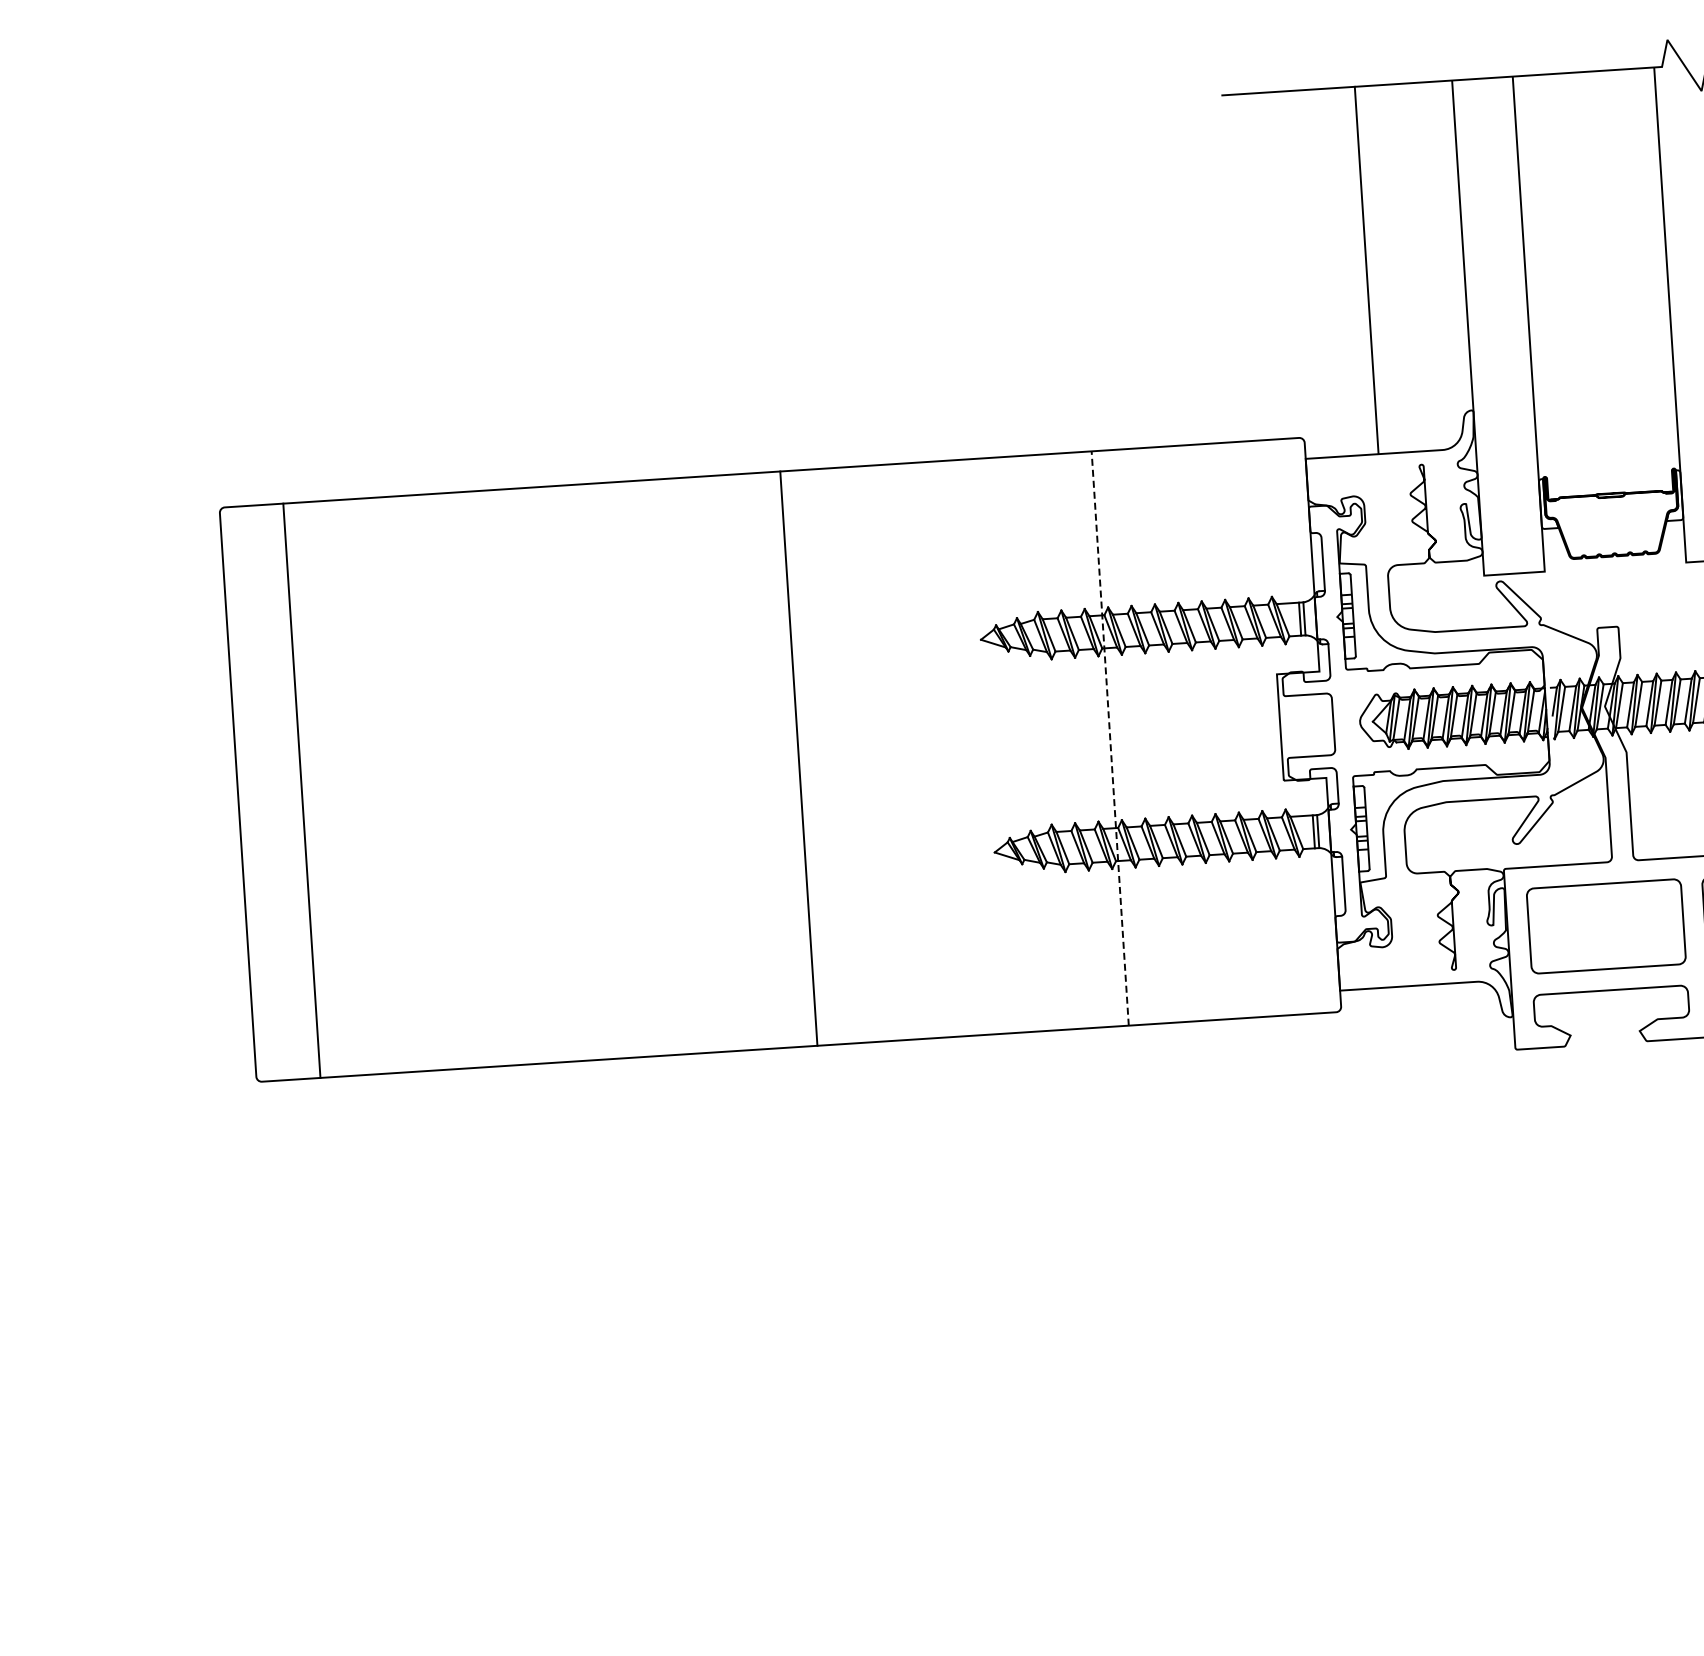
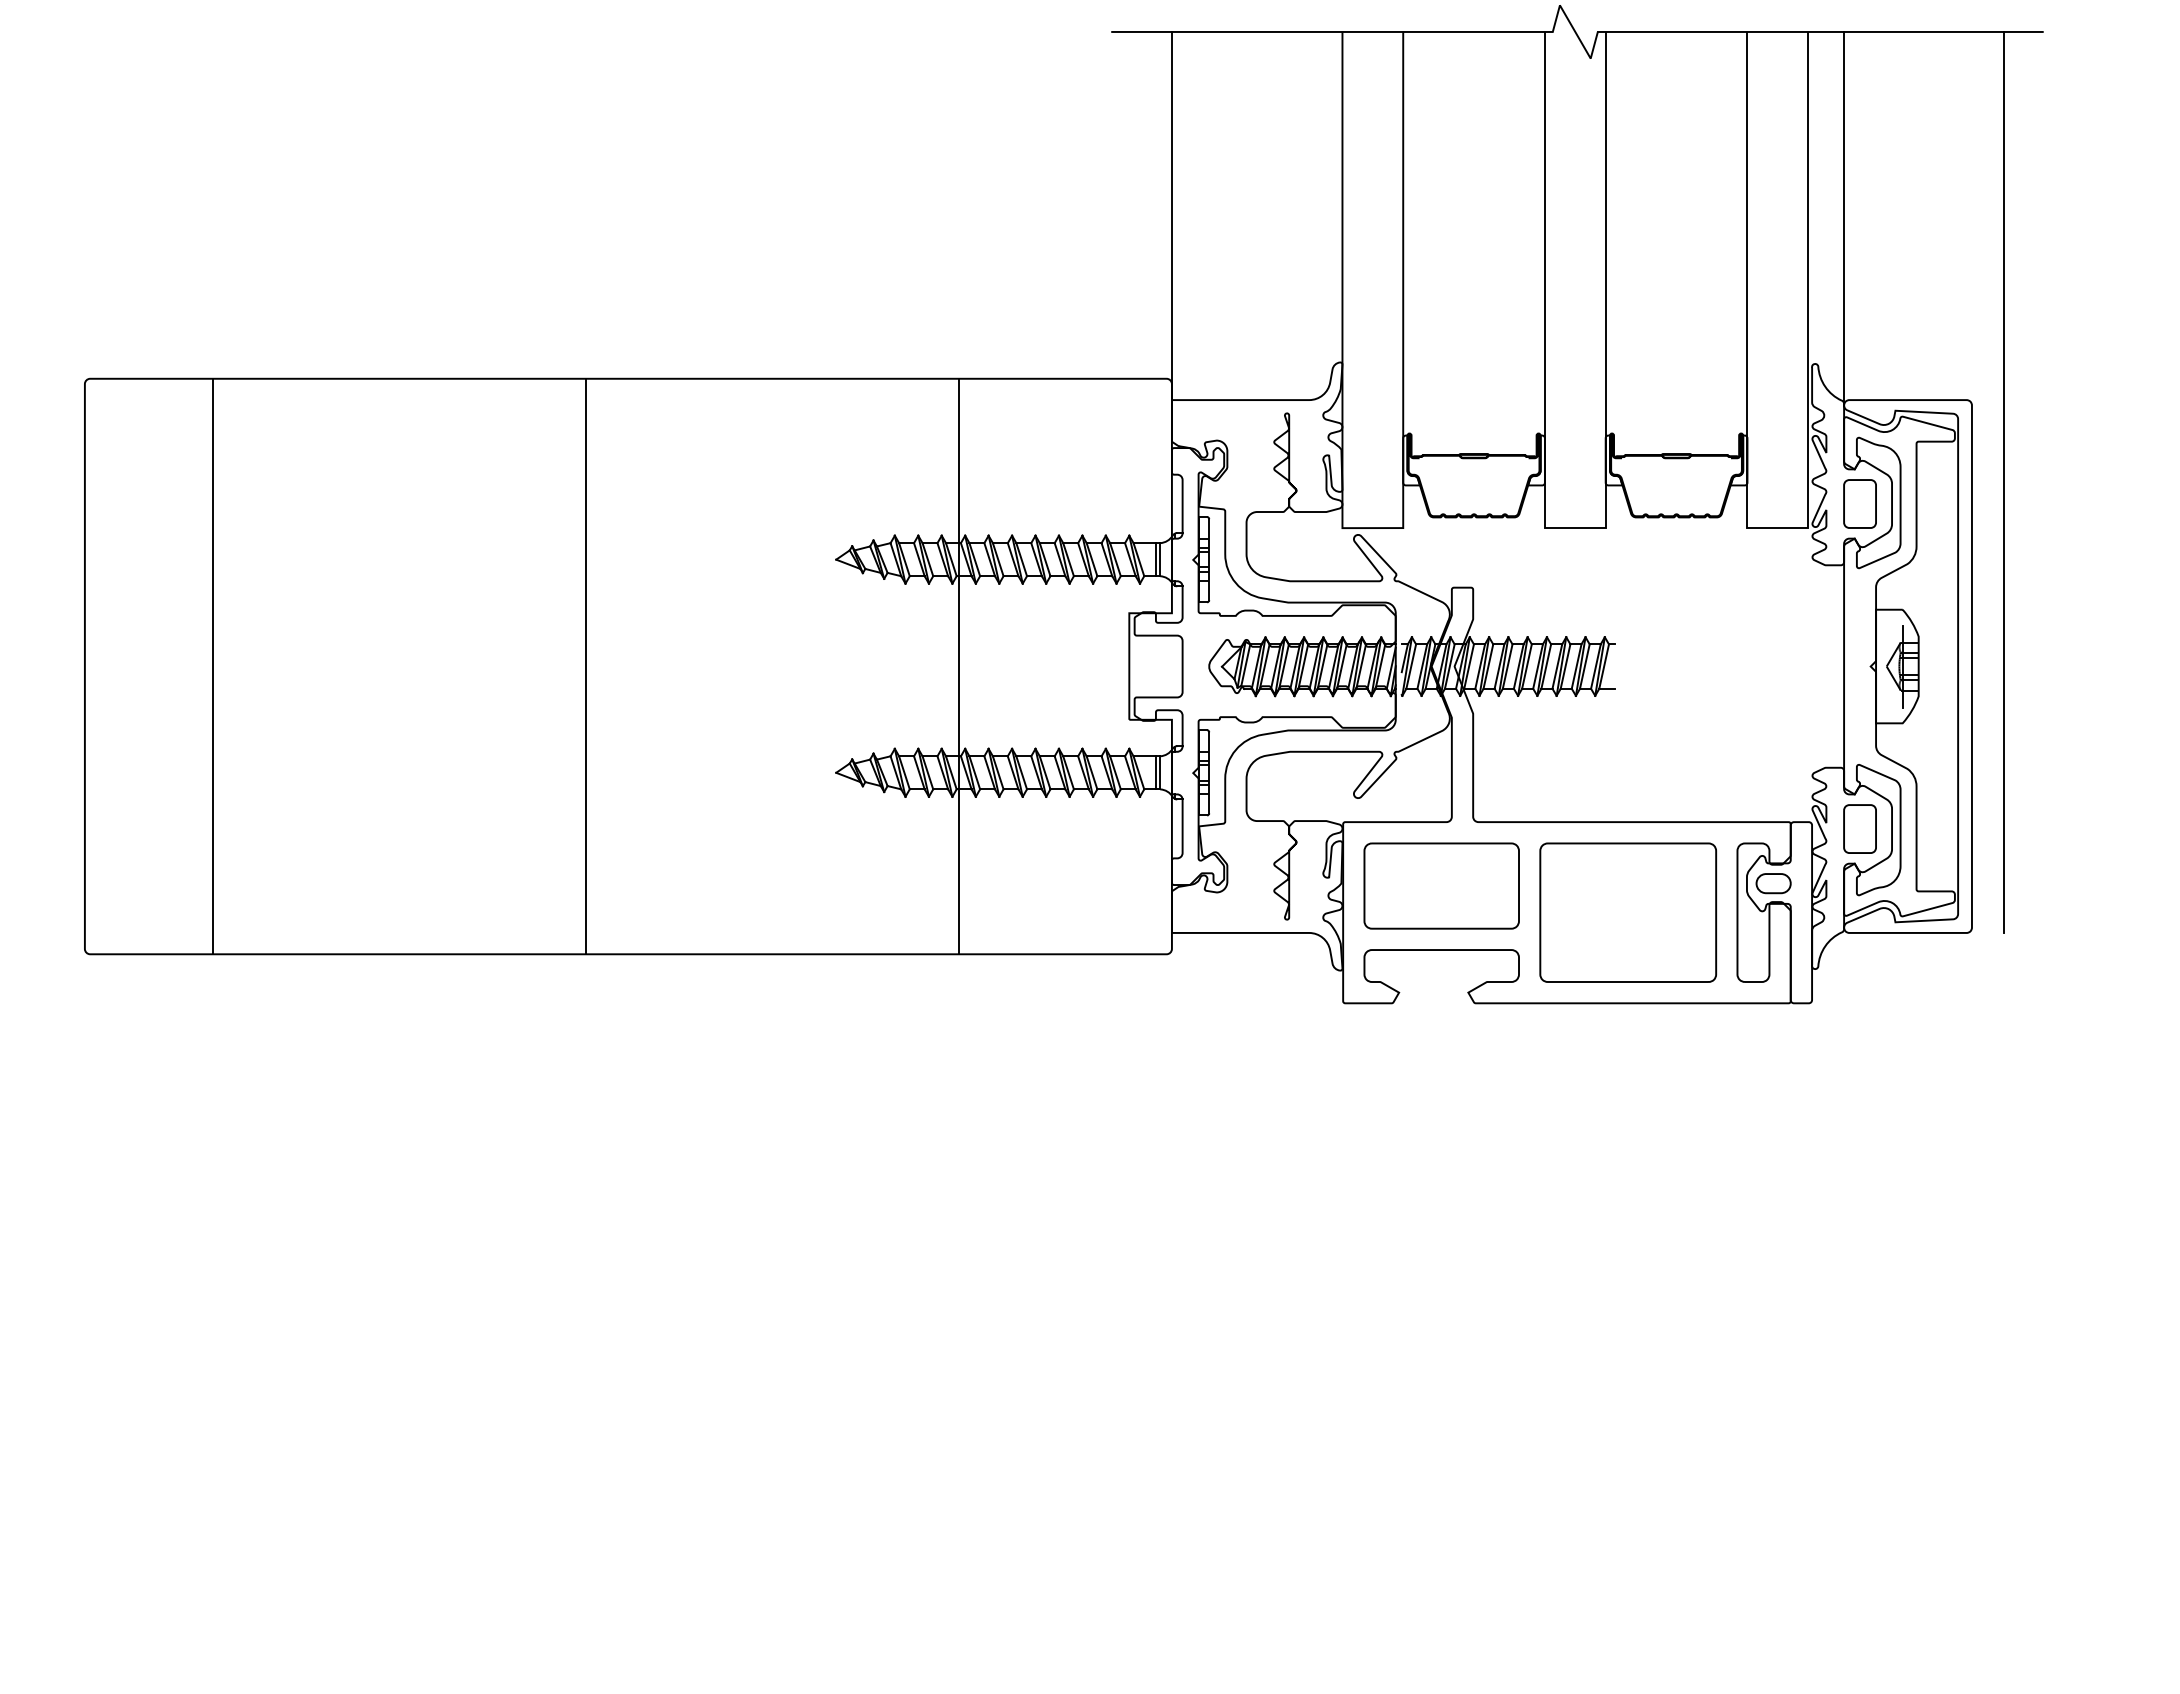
line: (1366, 269) -> (1171, 215), moved
line: (1109, 738) -> (958, 666), dashed -> solid
line: (798, 758) -> (585, 666), moved
line: (301, 790) -> (212, 666), moved

